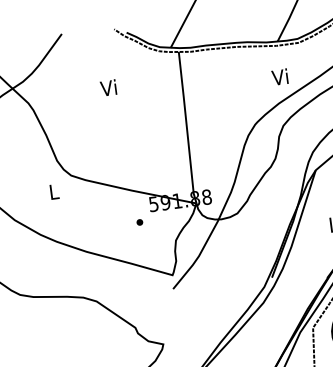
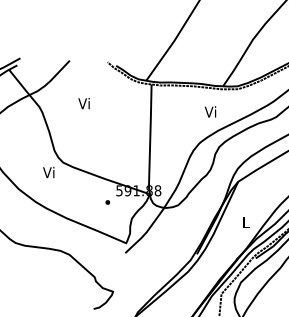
text: (279, 76) -> (210, 111), moved
text: (107, 87) -> (83, 103), moved
text: (52, 191) -> (48, 172), L -> Vi

